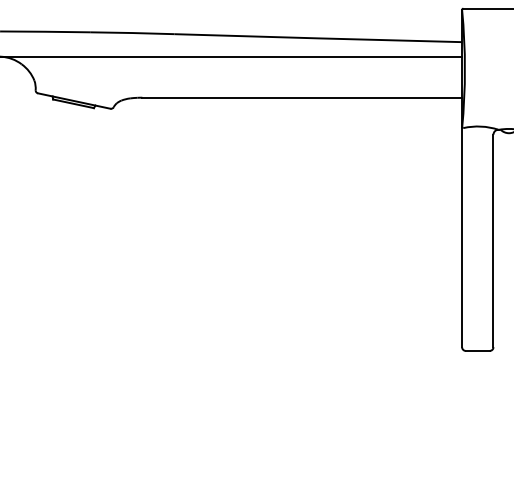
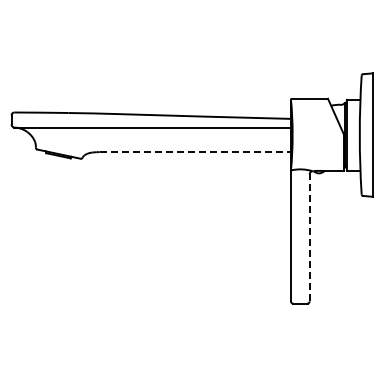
line: (302, 98) -> (195, 152), solid -> dashed
line: (493, 240) -> (309, 237), solid -> dashed

